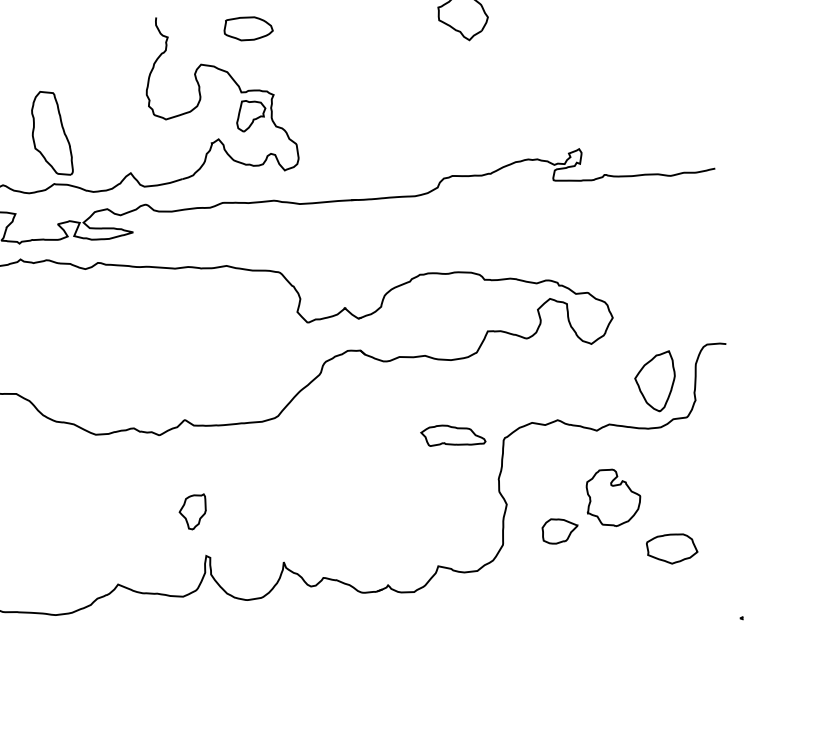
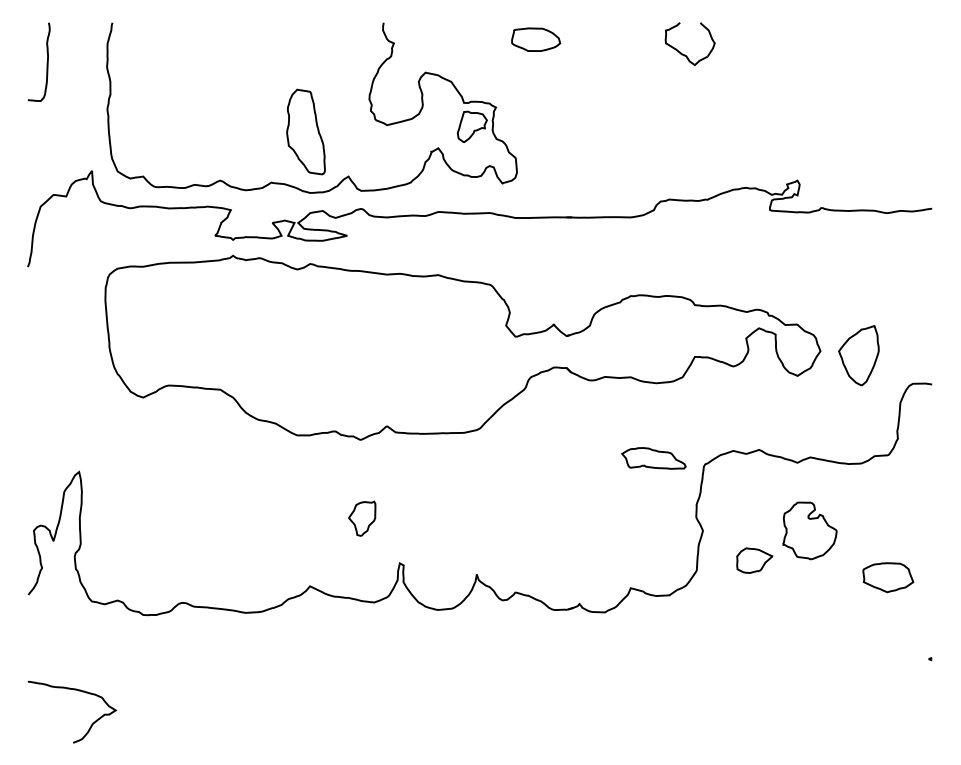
part: (248, 28) -> (536, 39), moved
part: (51, 133) -> (305, 131), moved
part: (654, 381) -> (858, 355), moved
part: (193, 511) -> (362, 518), moved
part: (672, 548) -> (888, 577), moved

